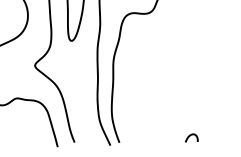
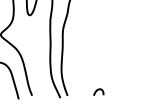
curve: (190, 136) -> (97, 90), moved

